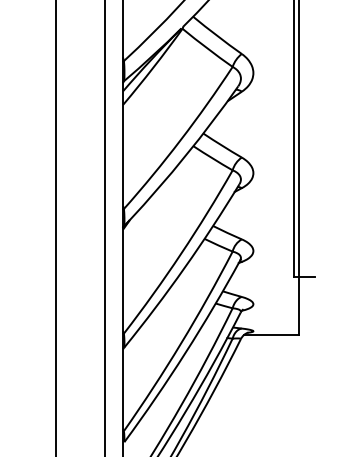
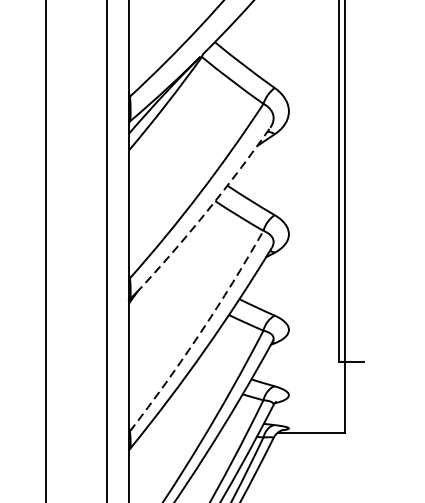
arc: (185, 155) -> (205, 212), solid -> dashed
arc: (181, 253) -> (200, 332), solid -> dashed

